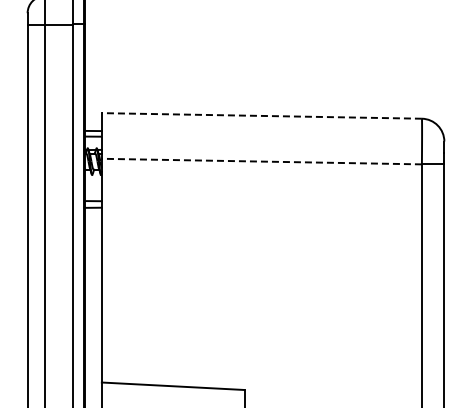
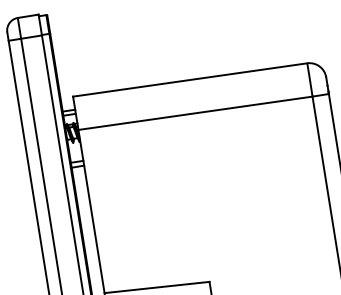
line: (261, 115) -> (189, 79), dashed -> solid
line: (261, 161) -> (195, 113), dashed -> solid

